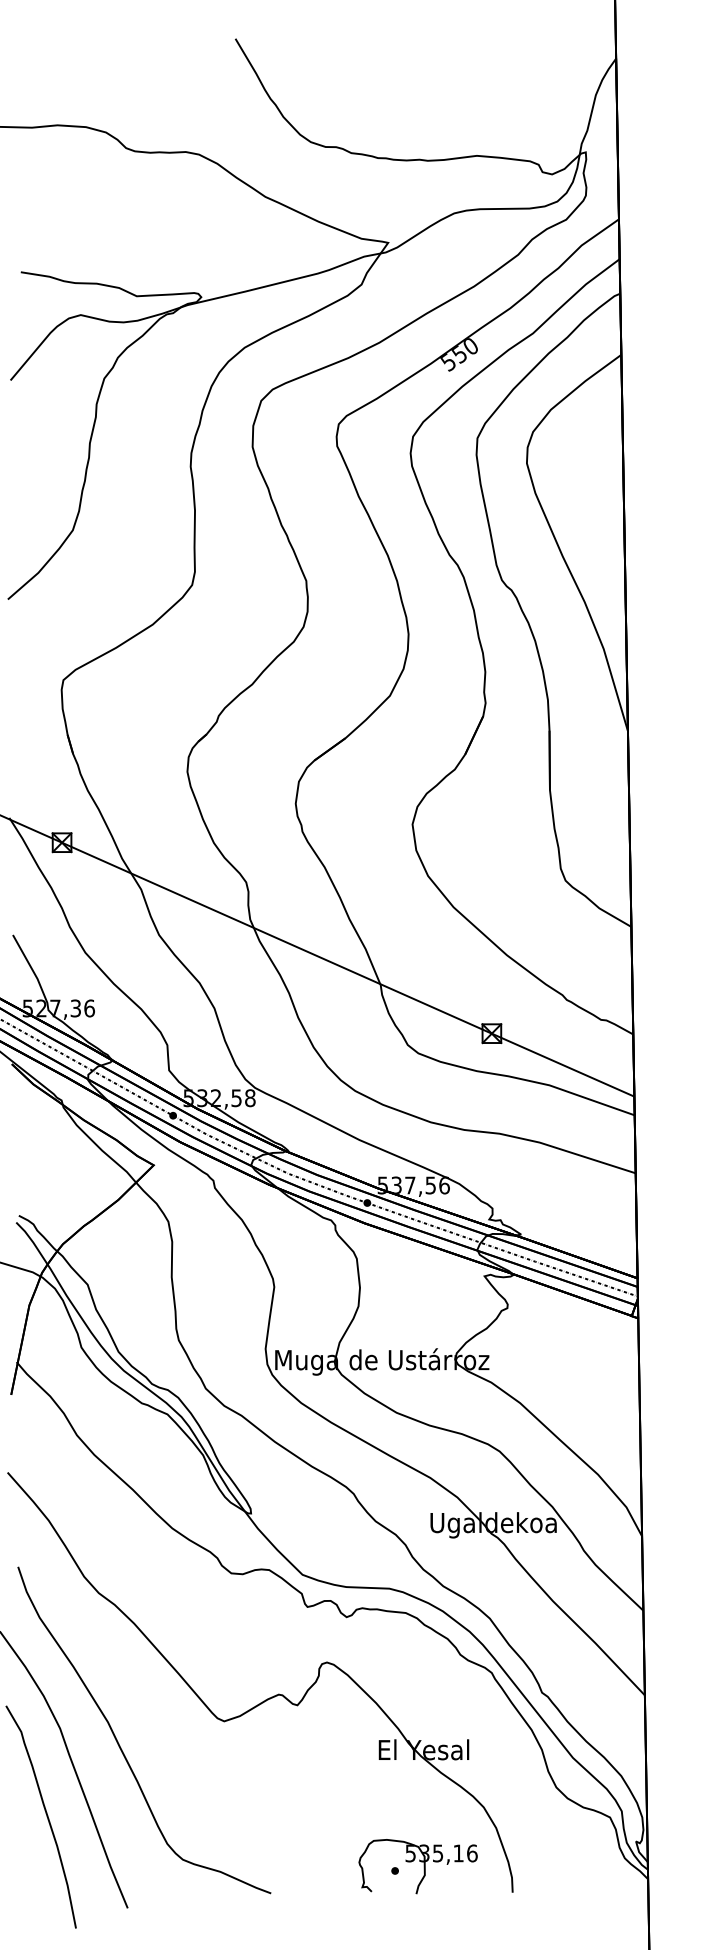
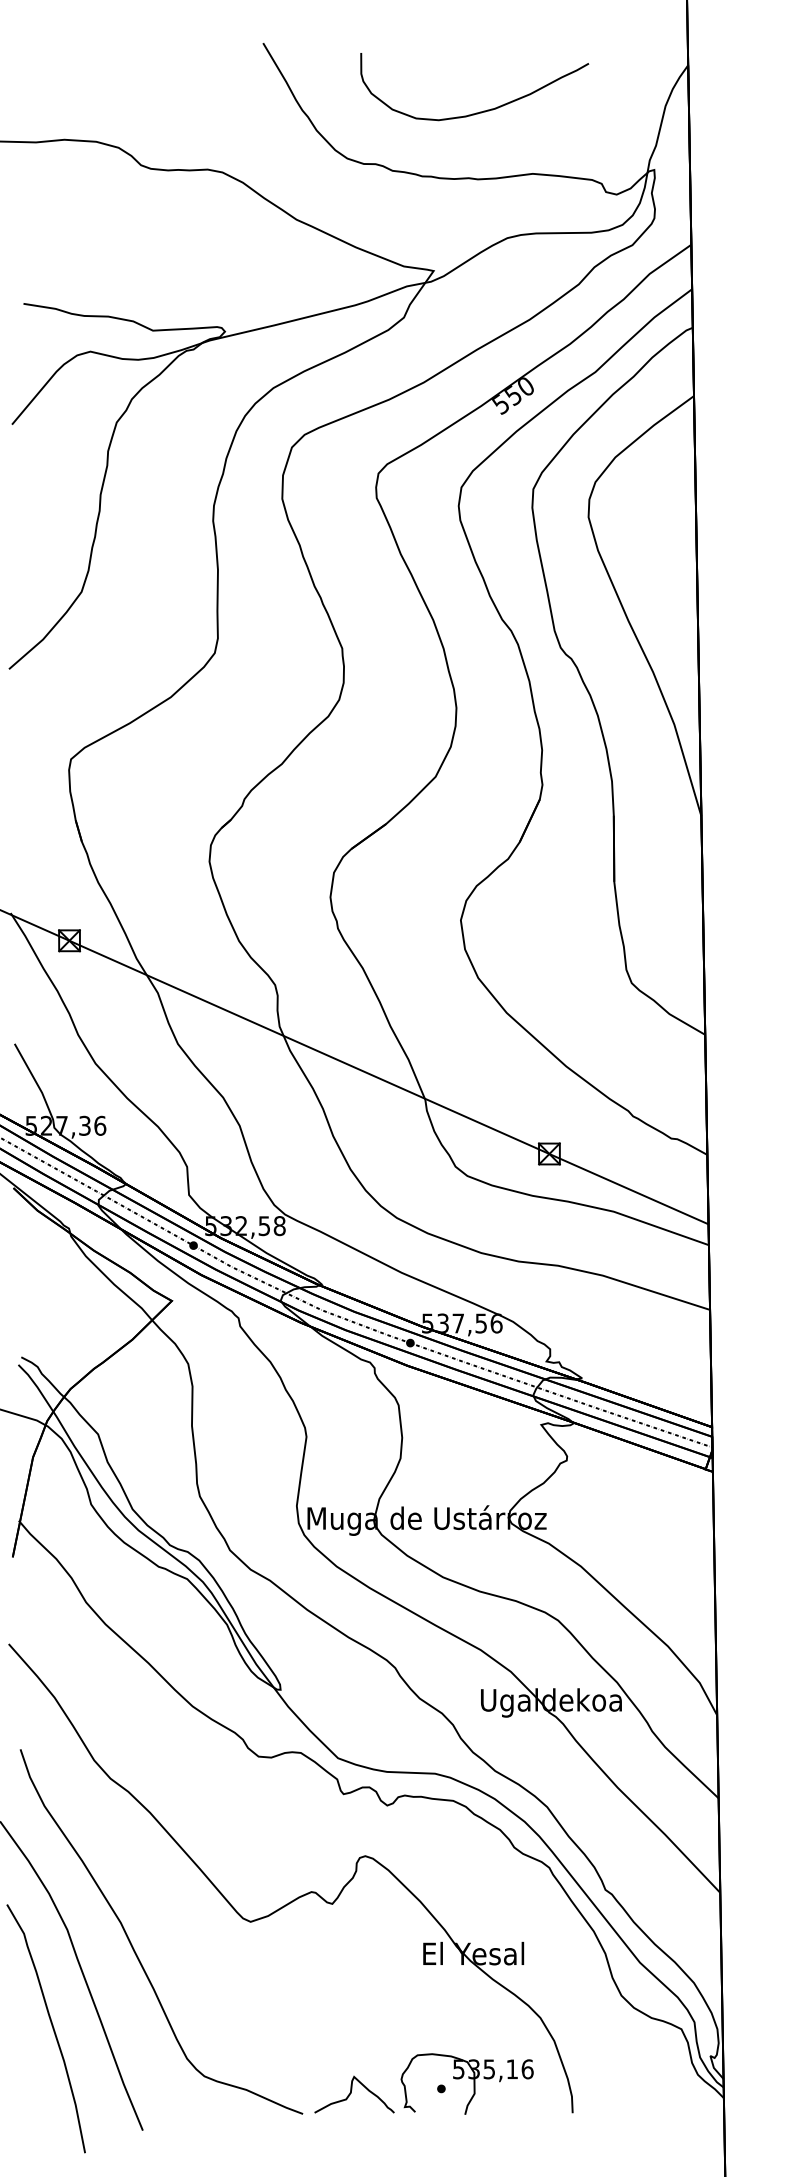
curve: (432, 99) -> (483, 110), added
curve: (314, 1875) -> (351, 2093), added

